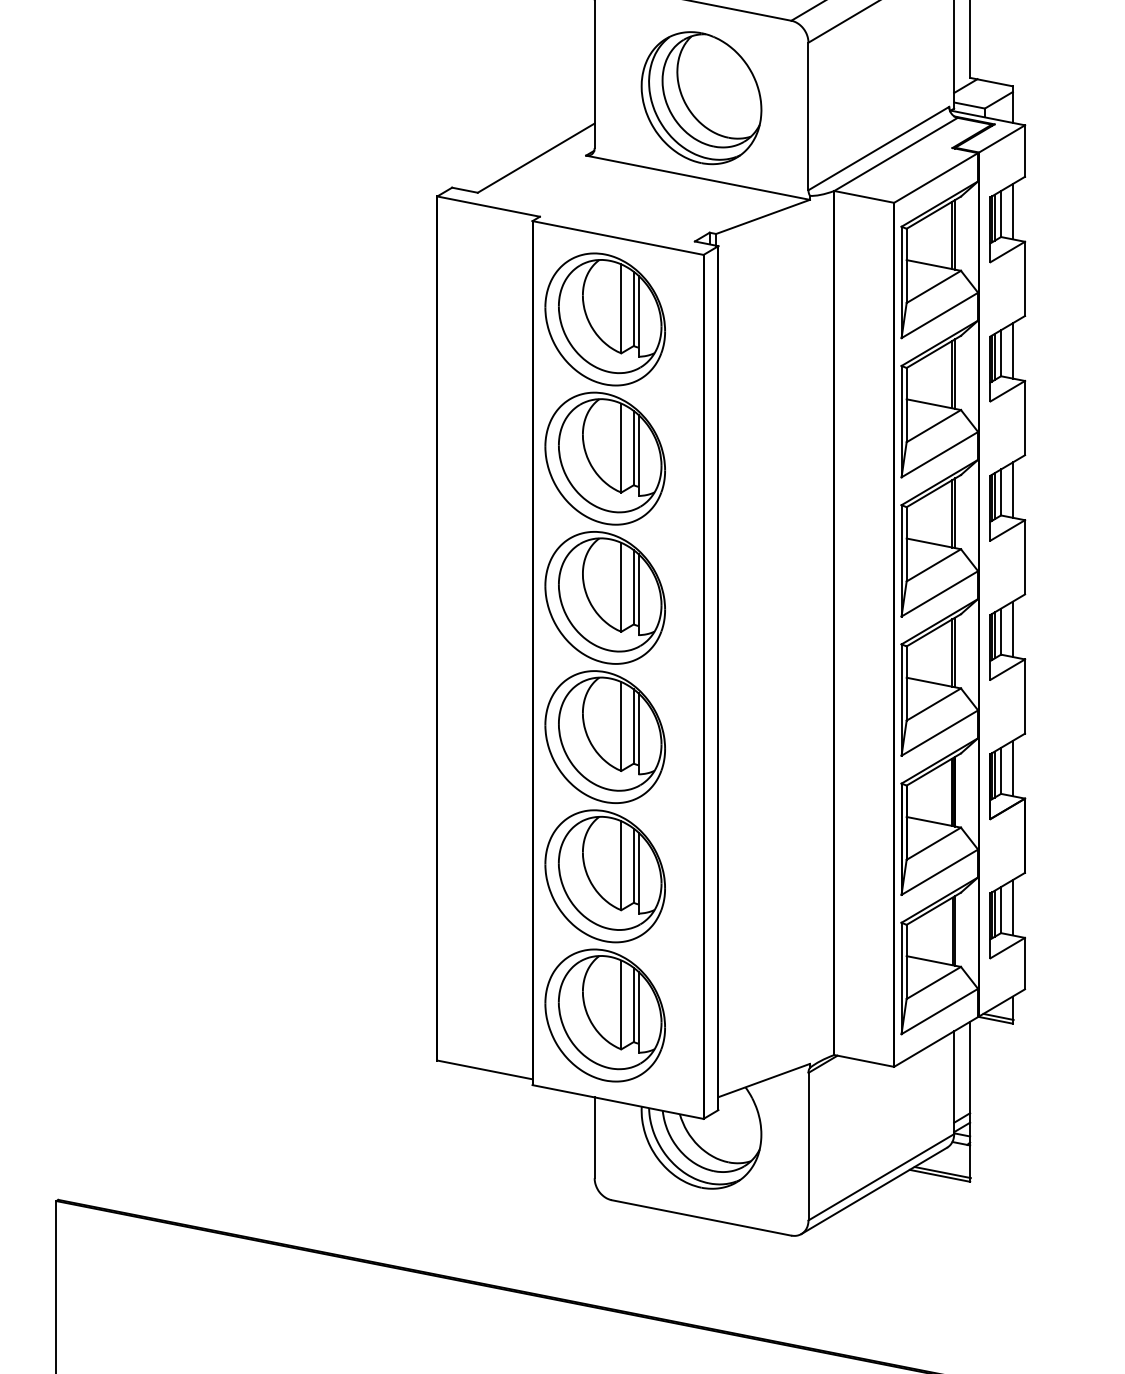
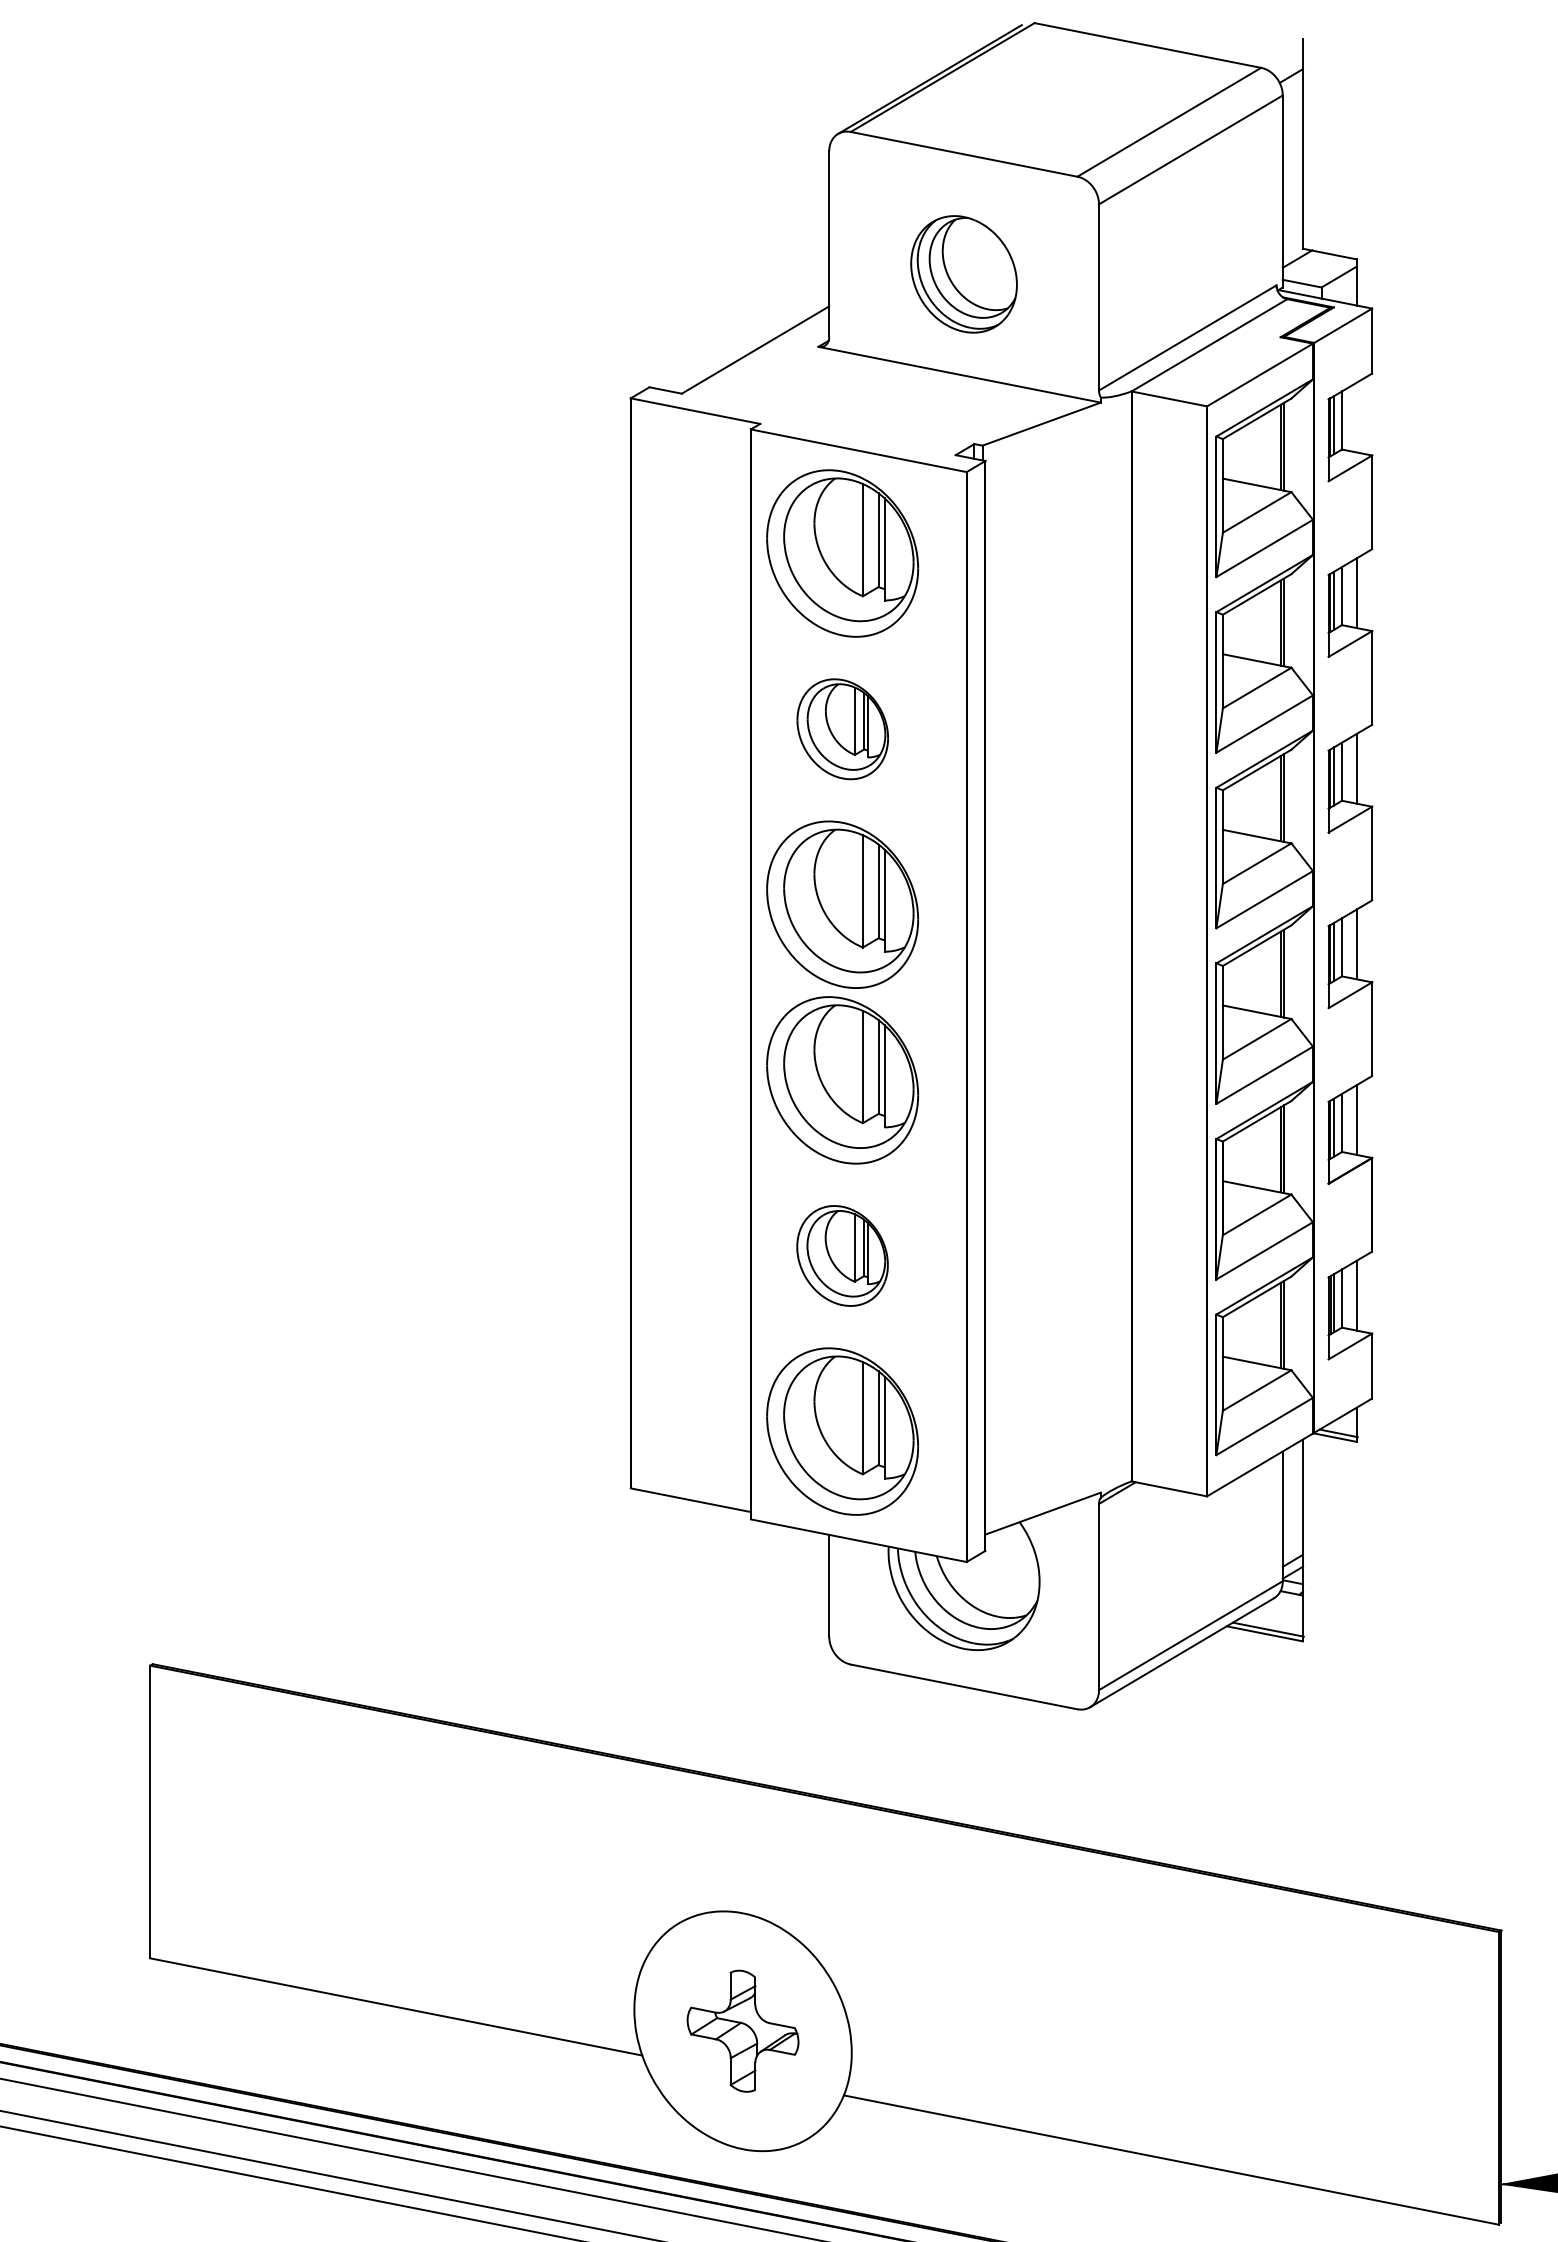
part: (701, 98) -> (963, 274), size x0.7
line: (1012, 211) -> (1356, 417), removed
part: (605, 458) -> (842, 729), size x0.6
part: (605, 875) -> (842, 1255), size x0.6

